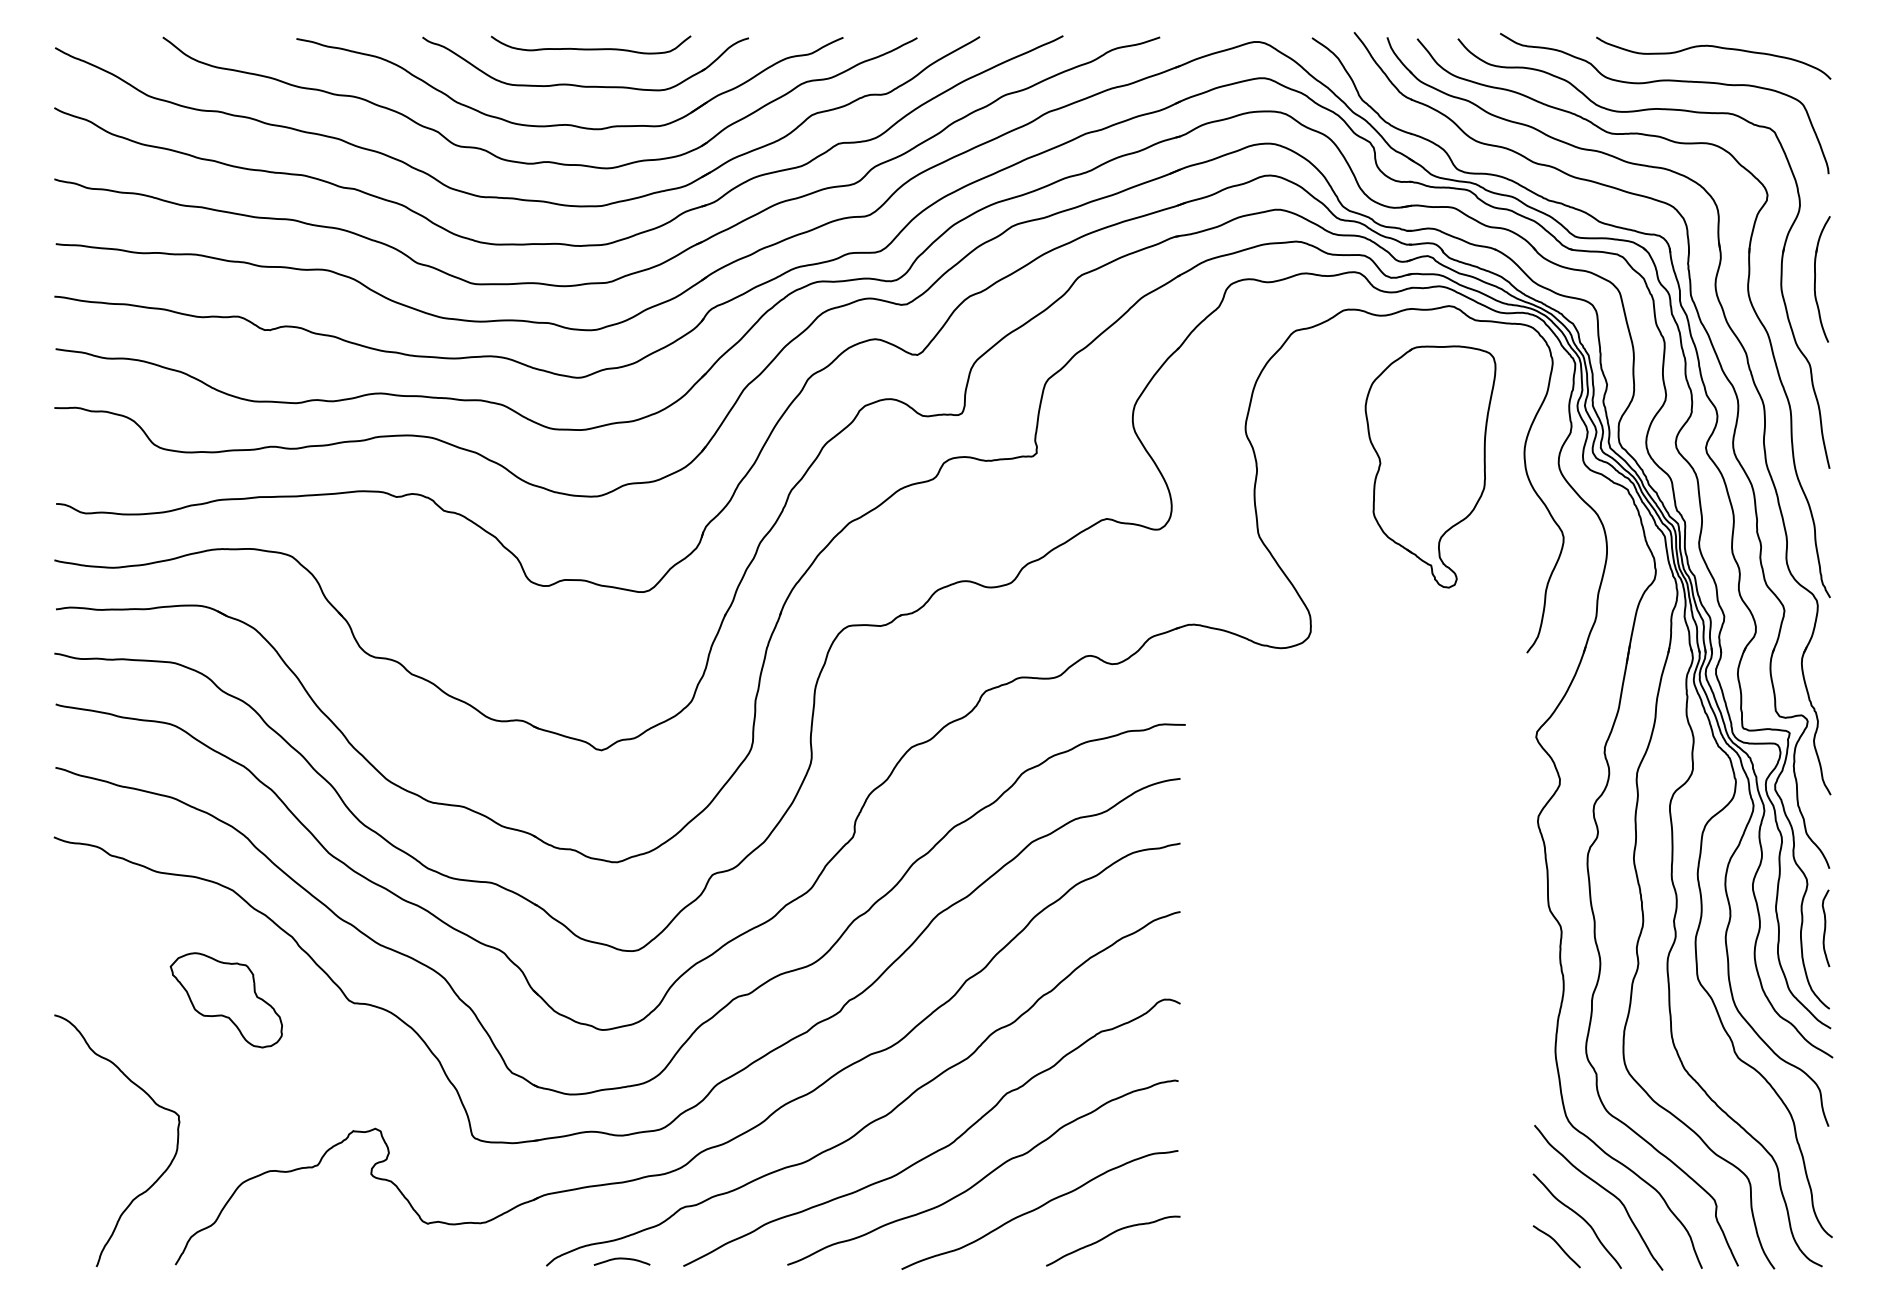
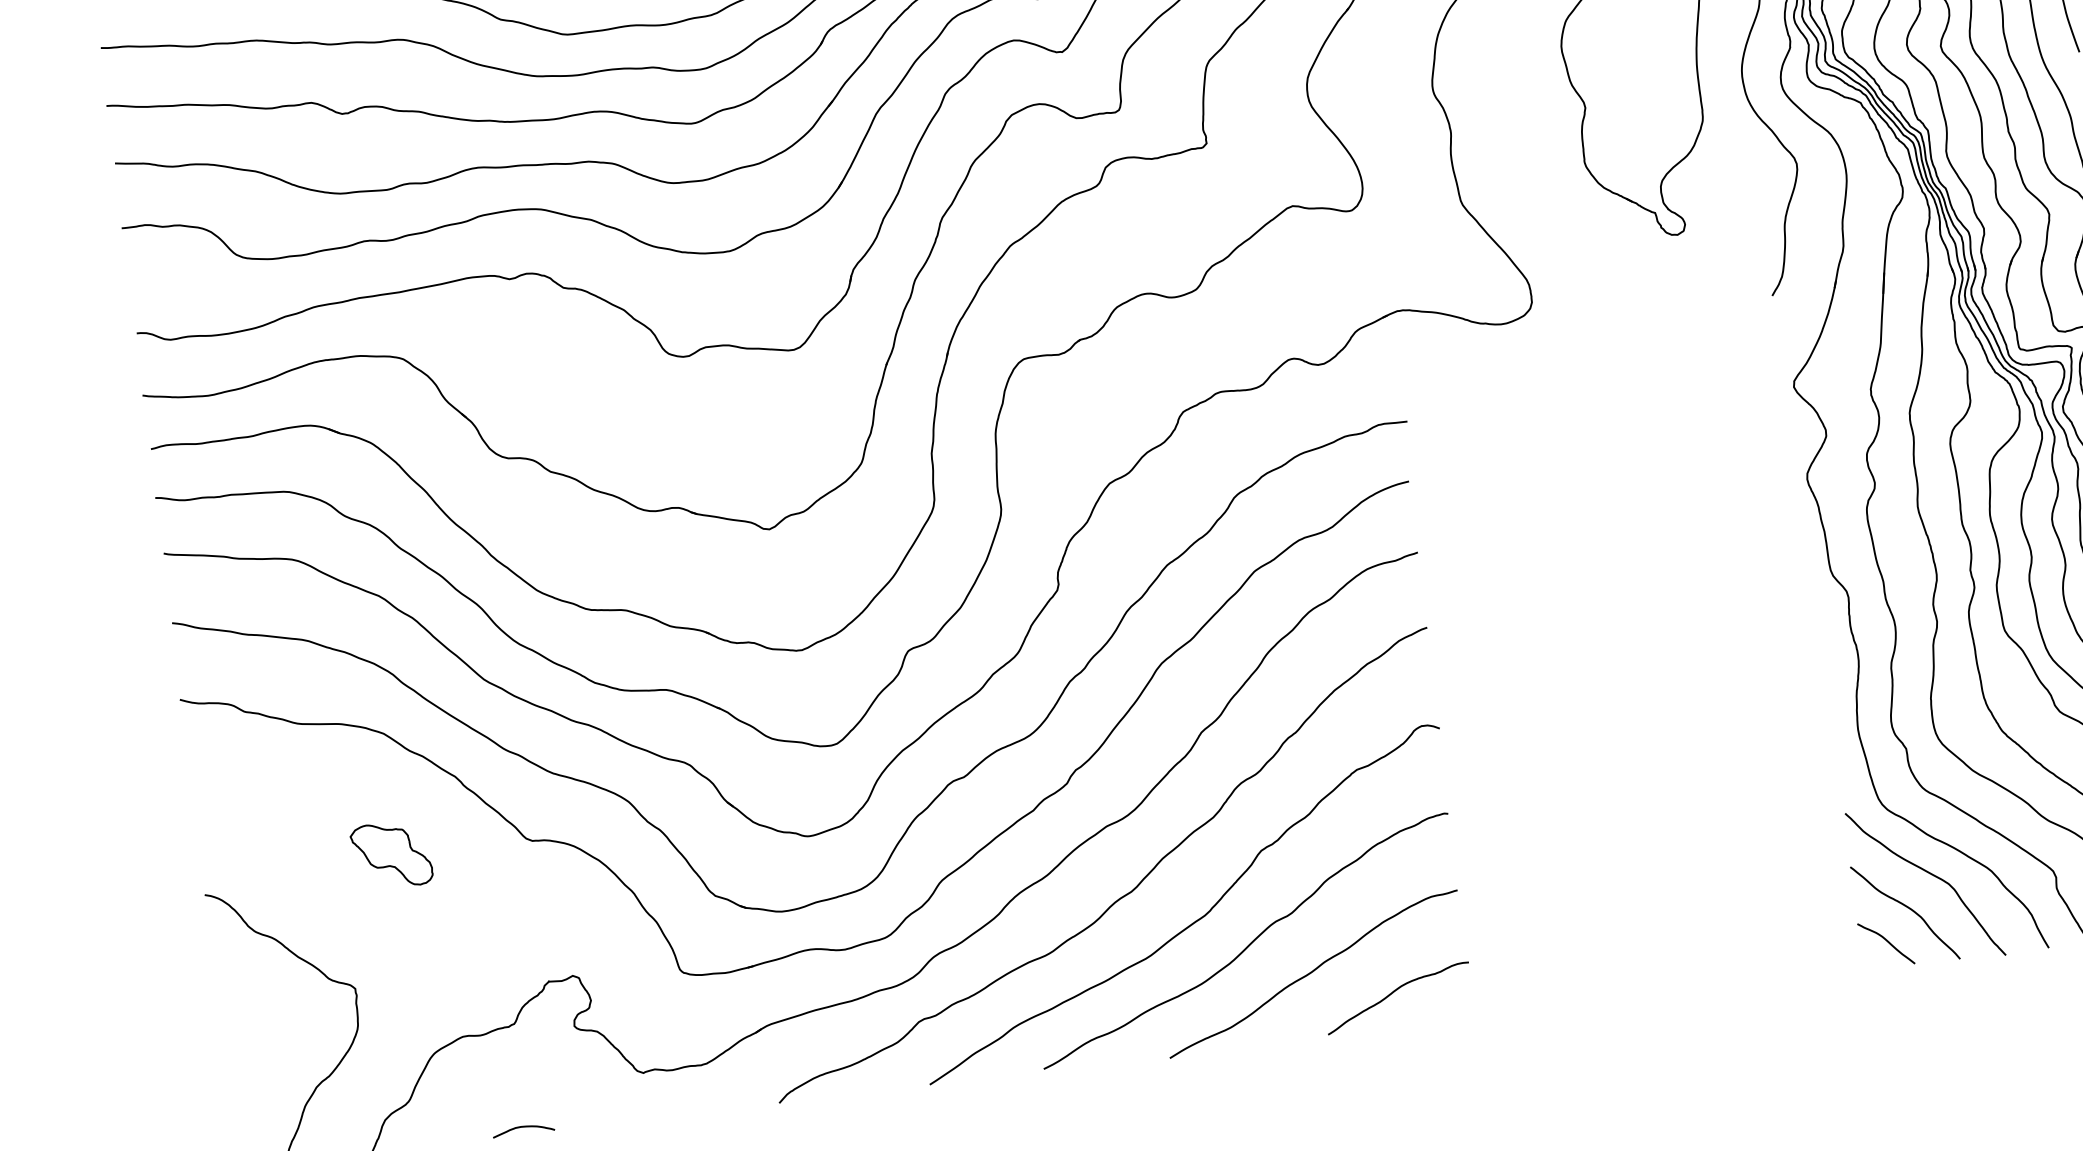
part: (226, 1000) -> (391, 855), size x0.62
curve: (621, 1259) -> (522, 1127), moved

